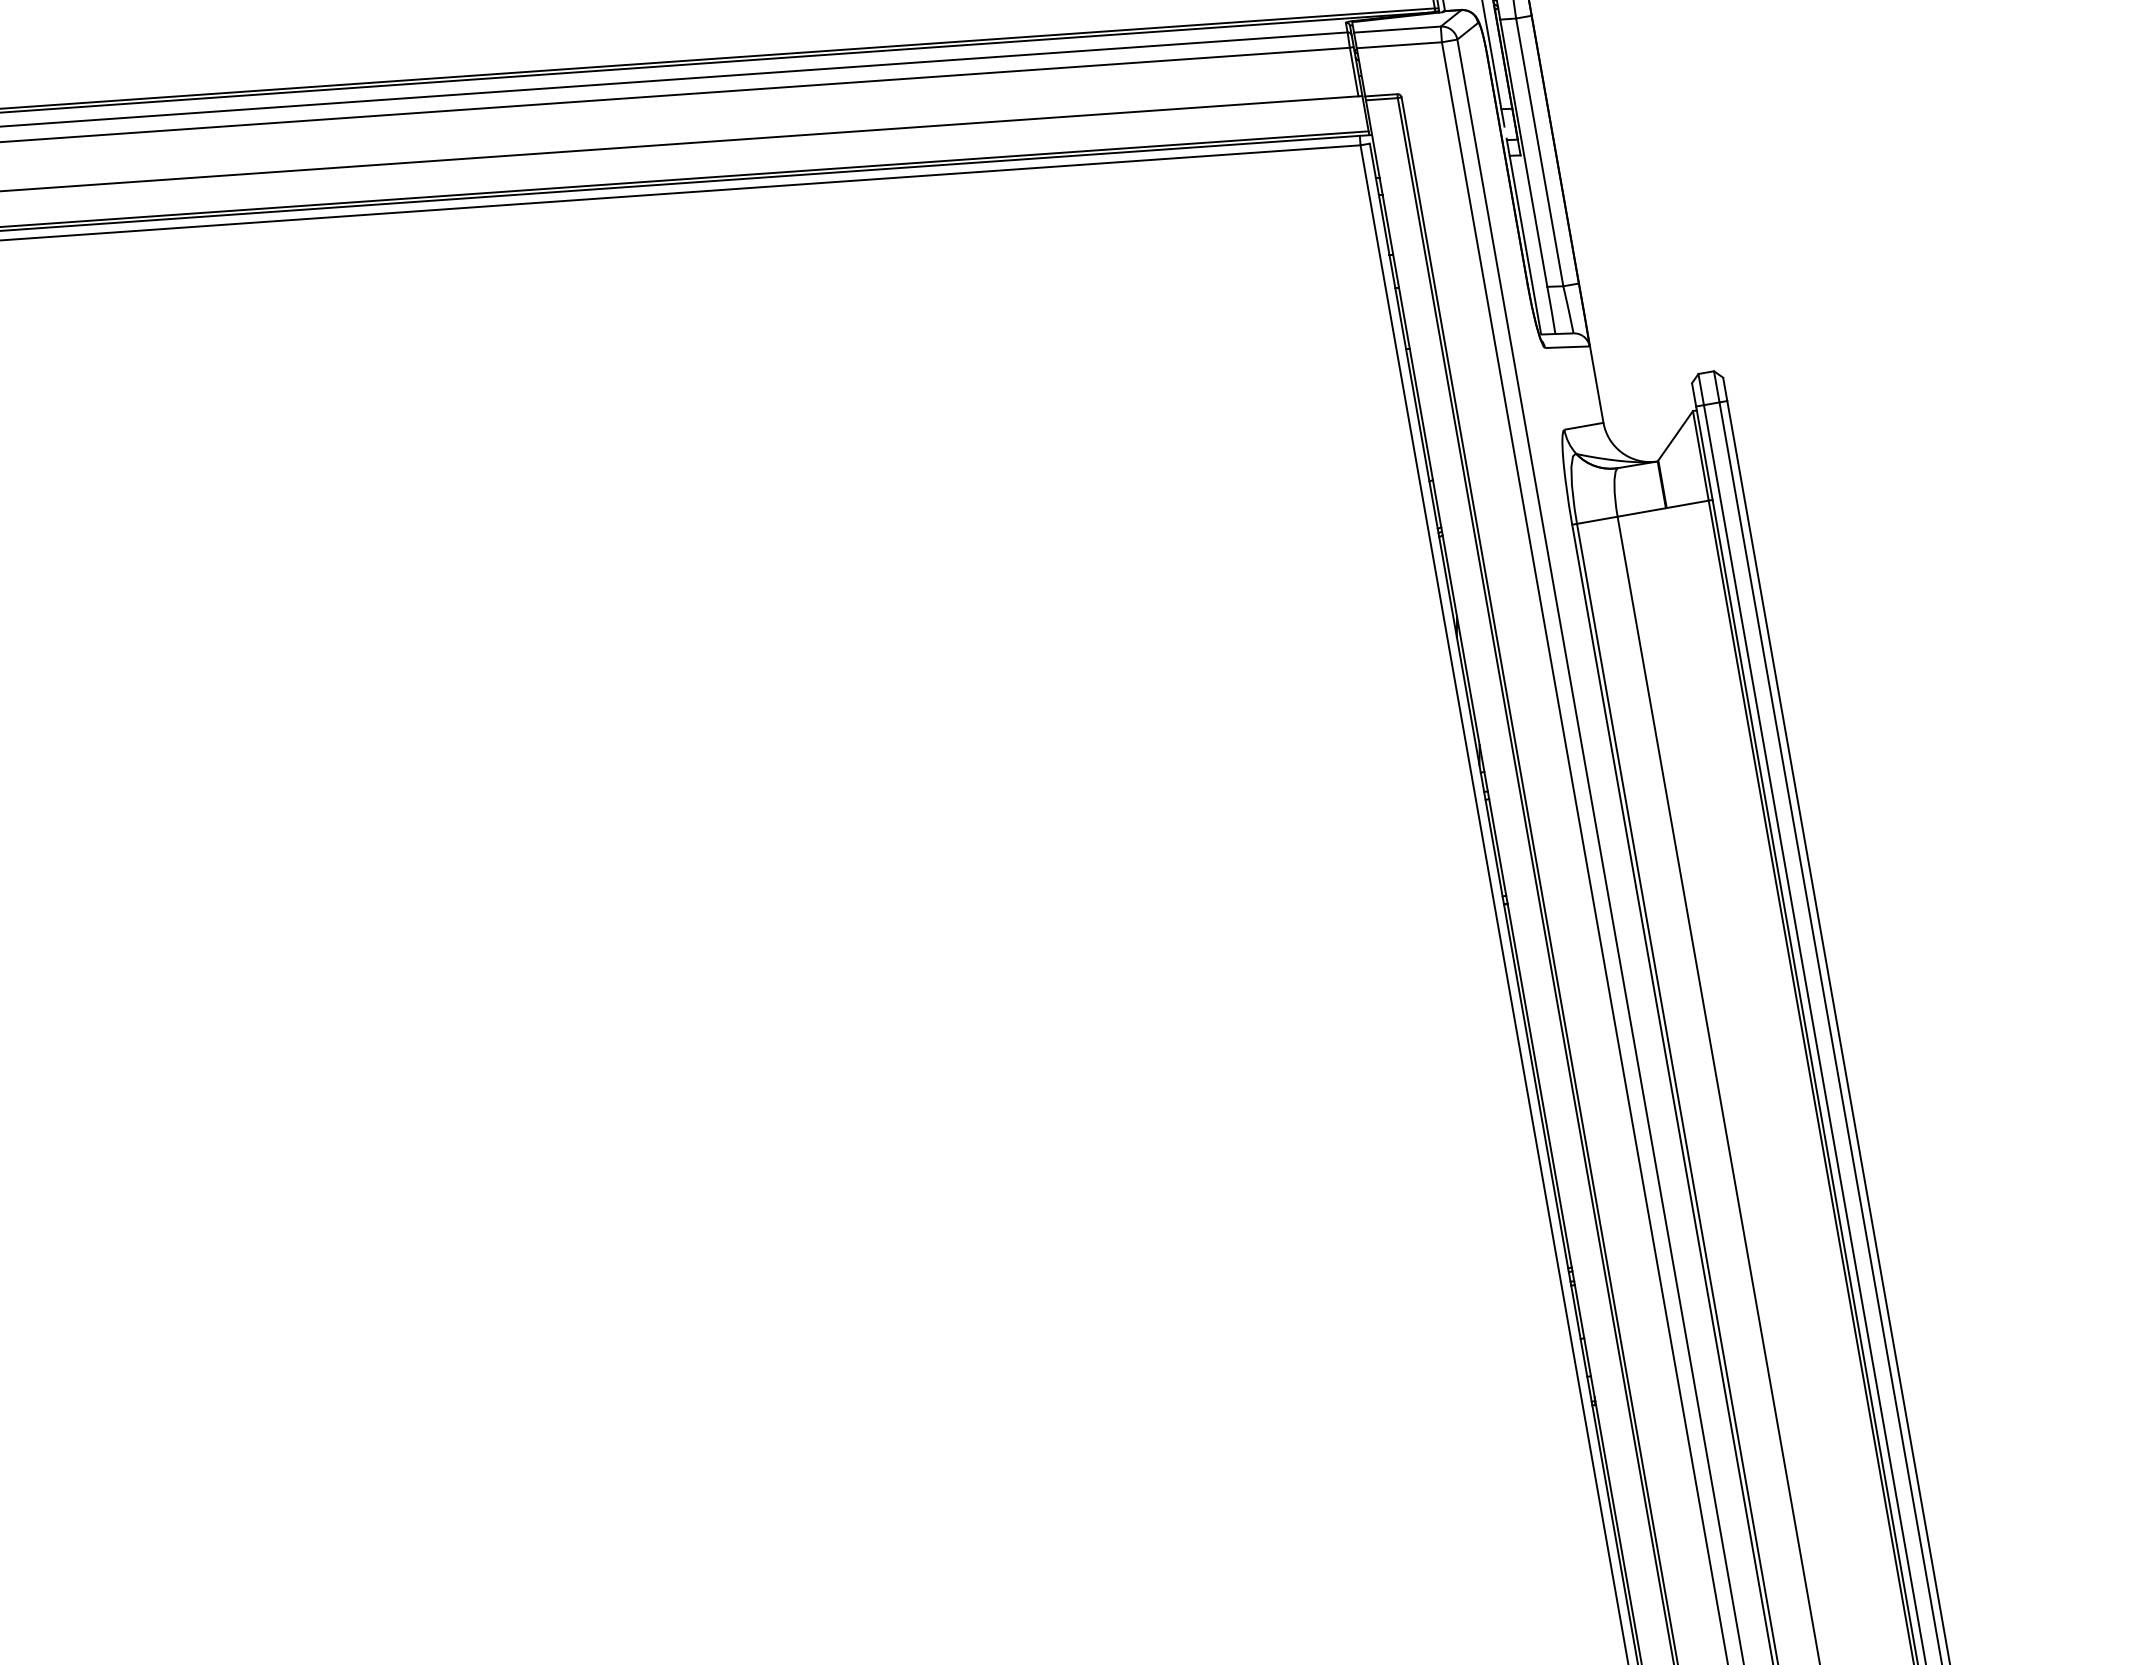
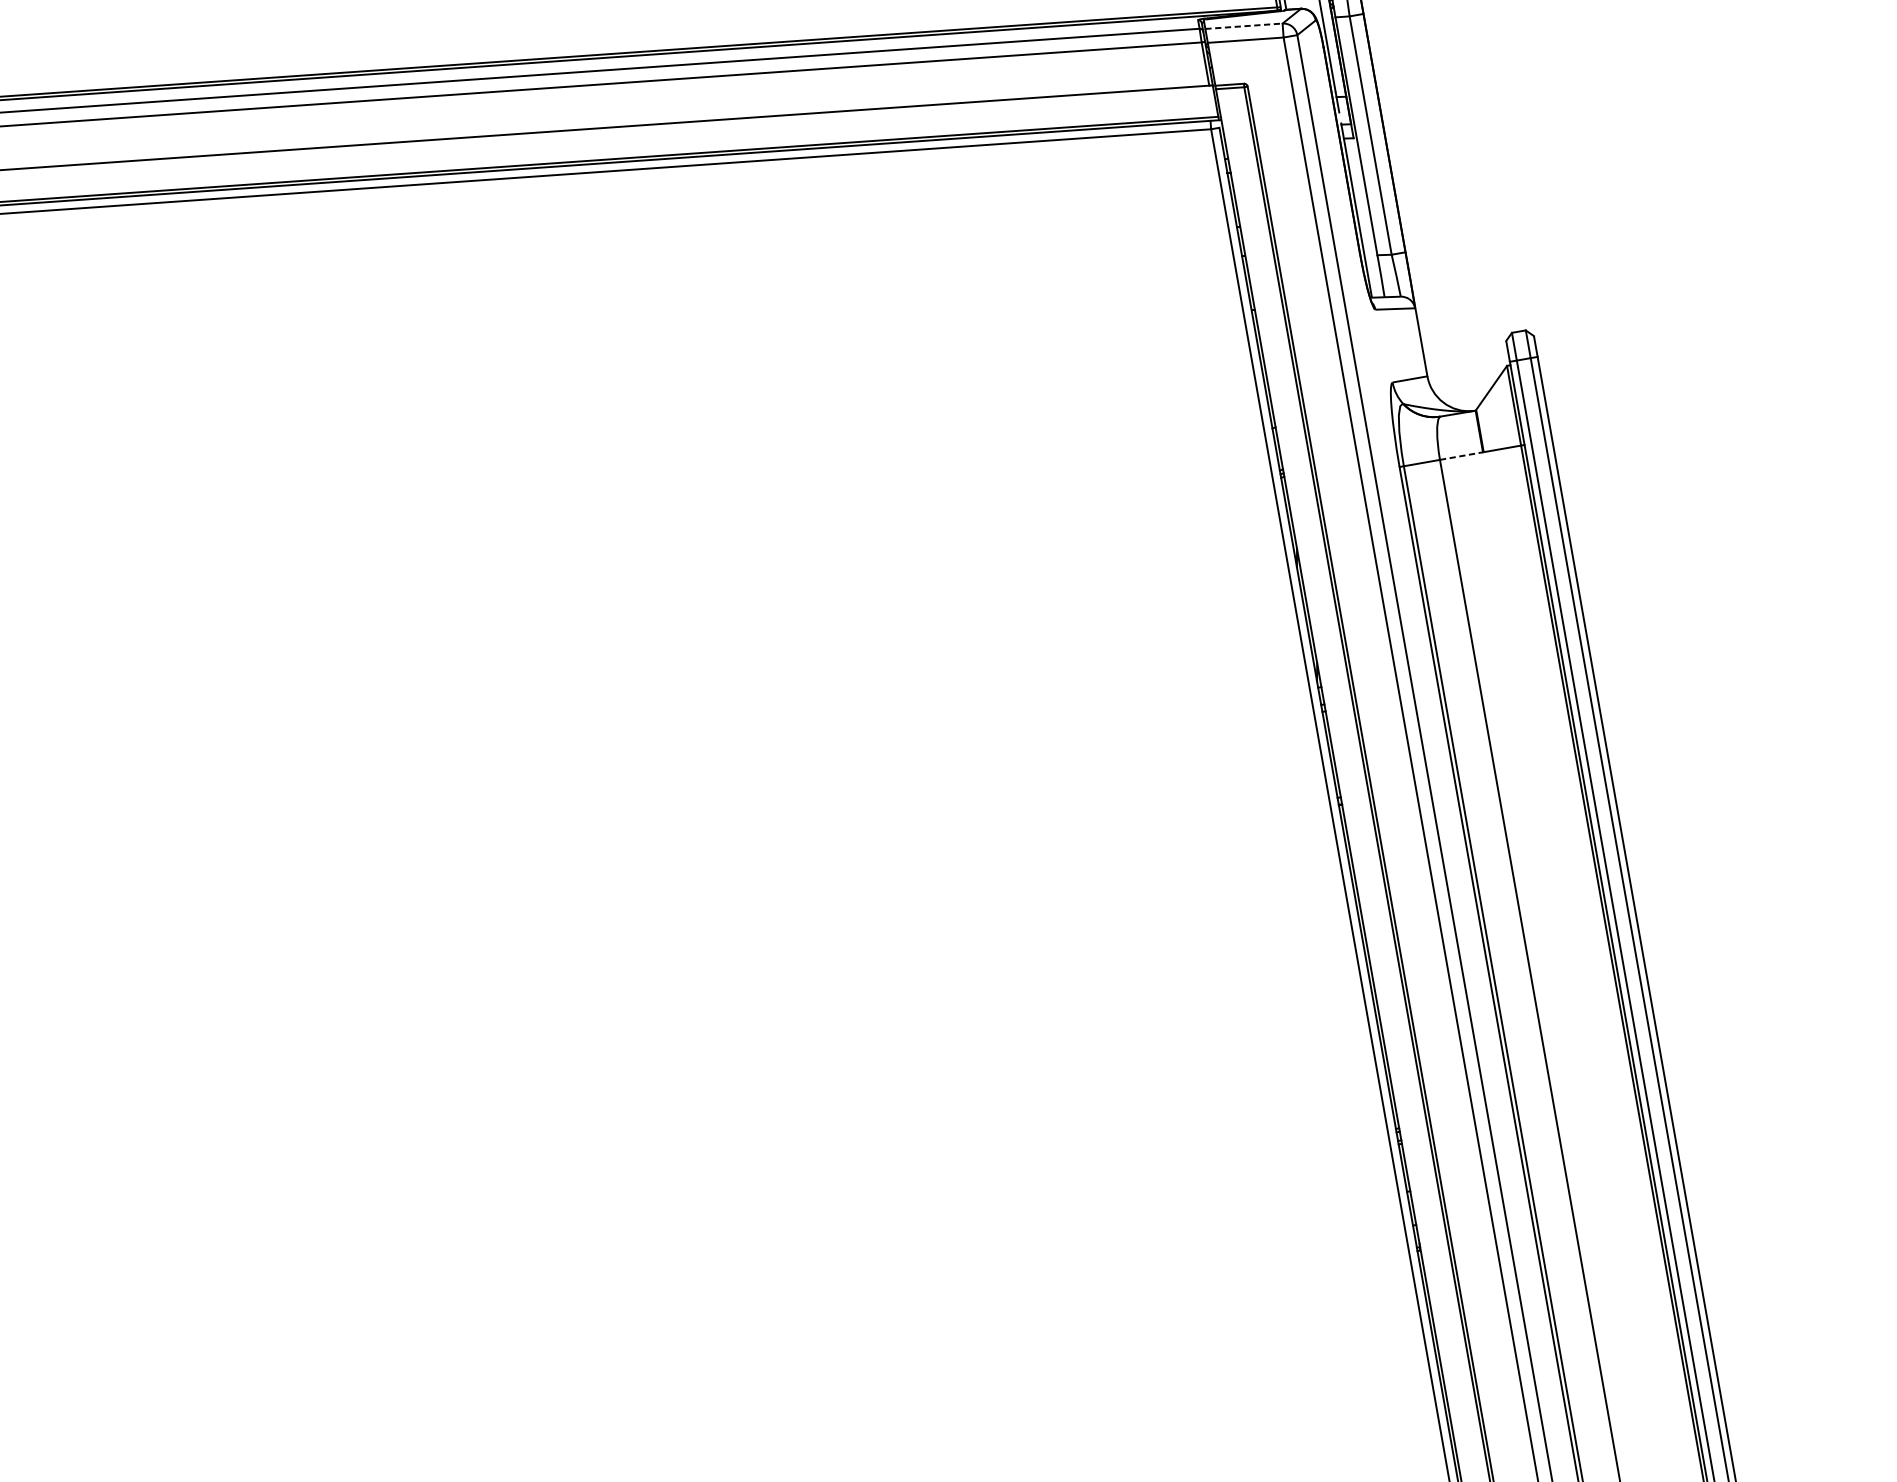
line: (1397, 29) -> (1244, 26), solid -> dashed
line: (1641, 512) -> (1461, 456), solid -> dashed

